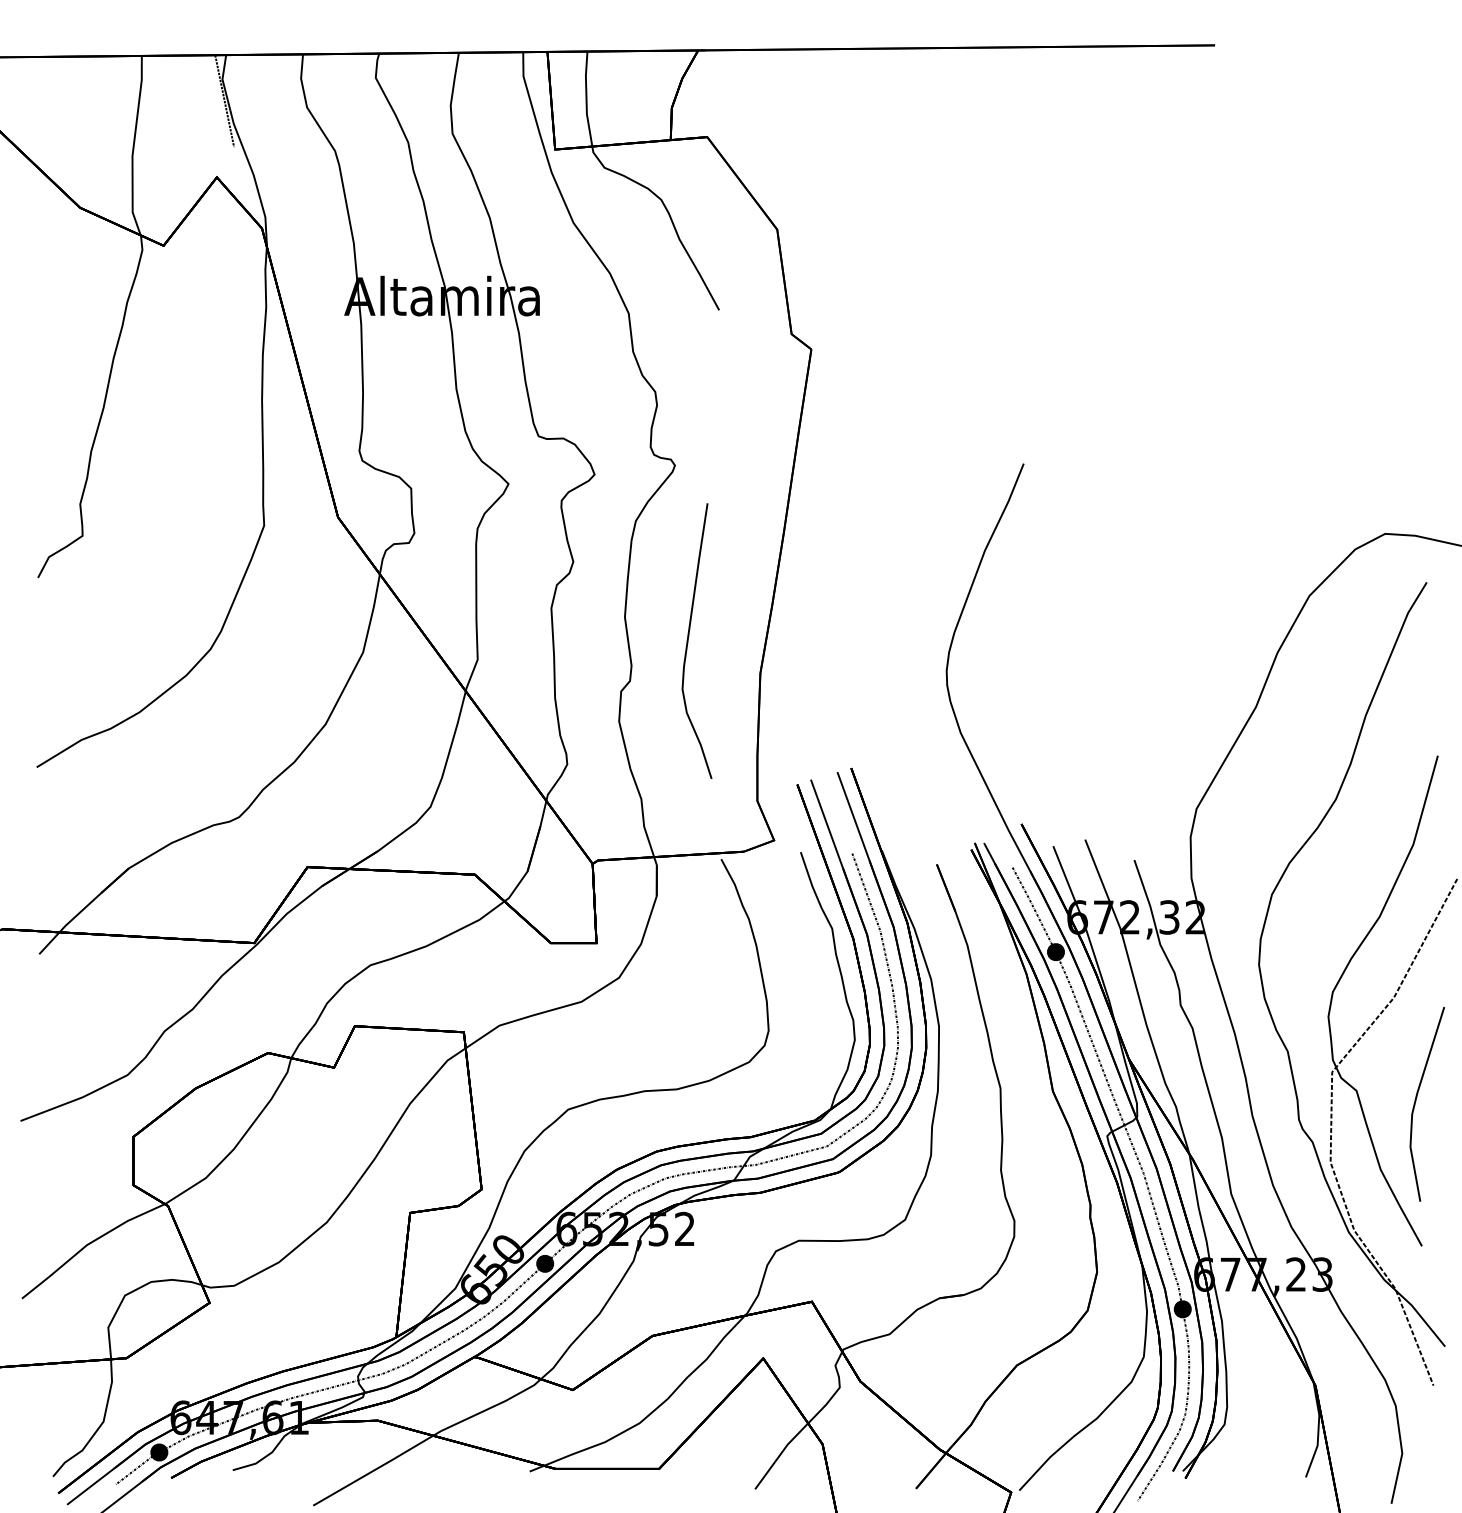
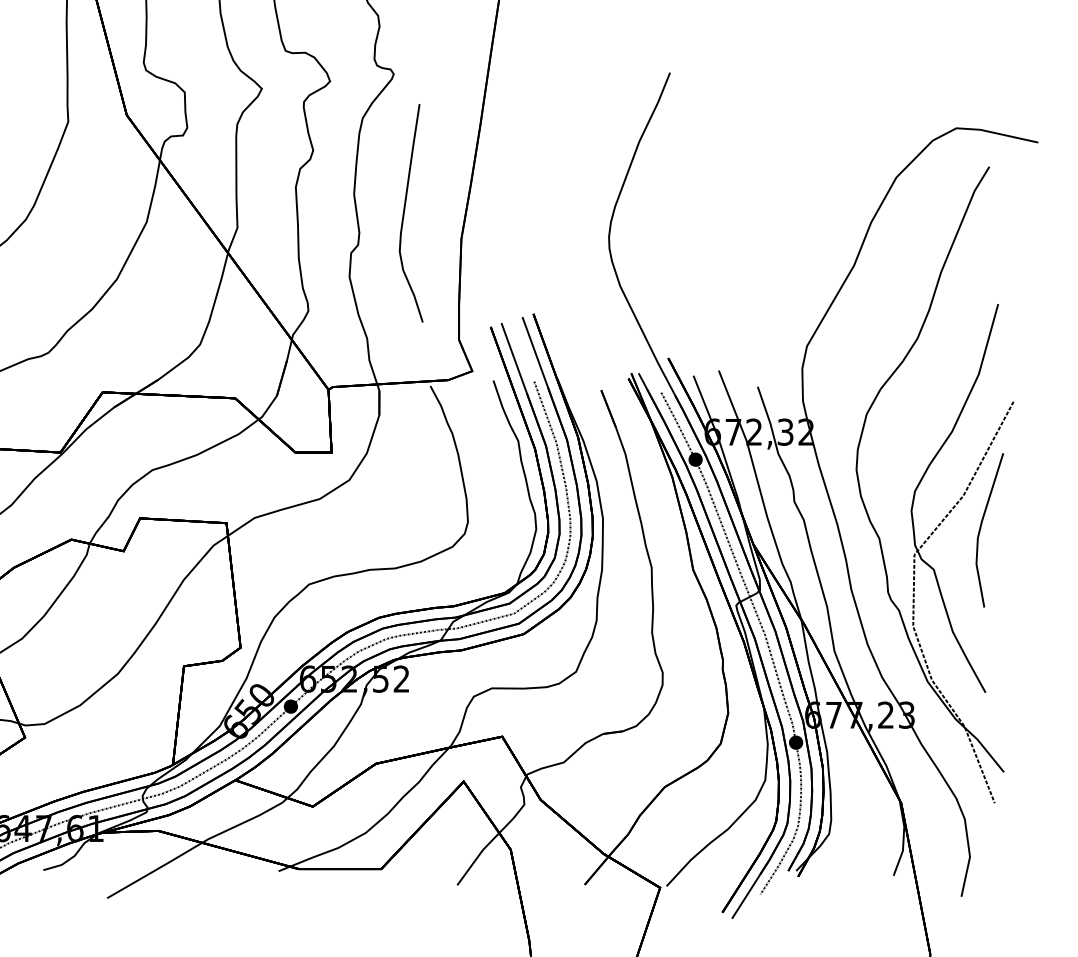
part: (1416, 1101) -> (981, 528), moved

